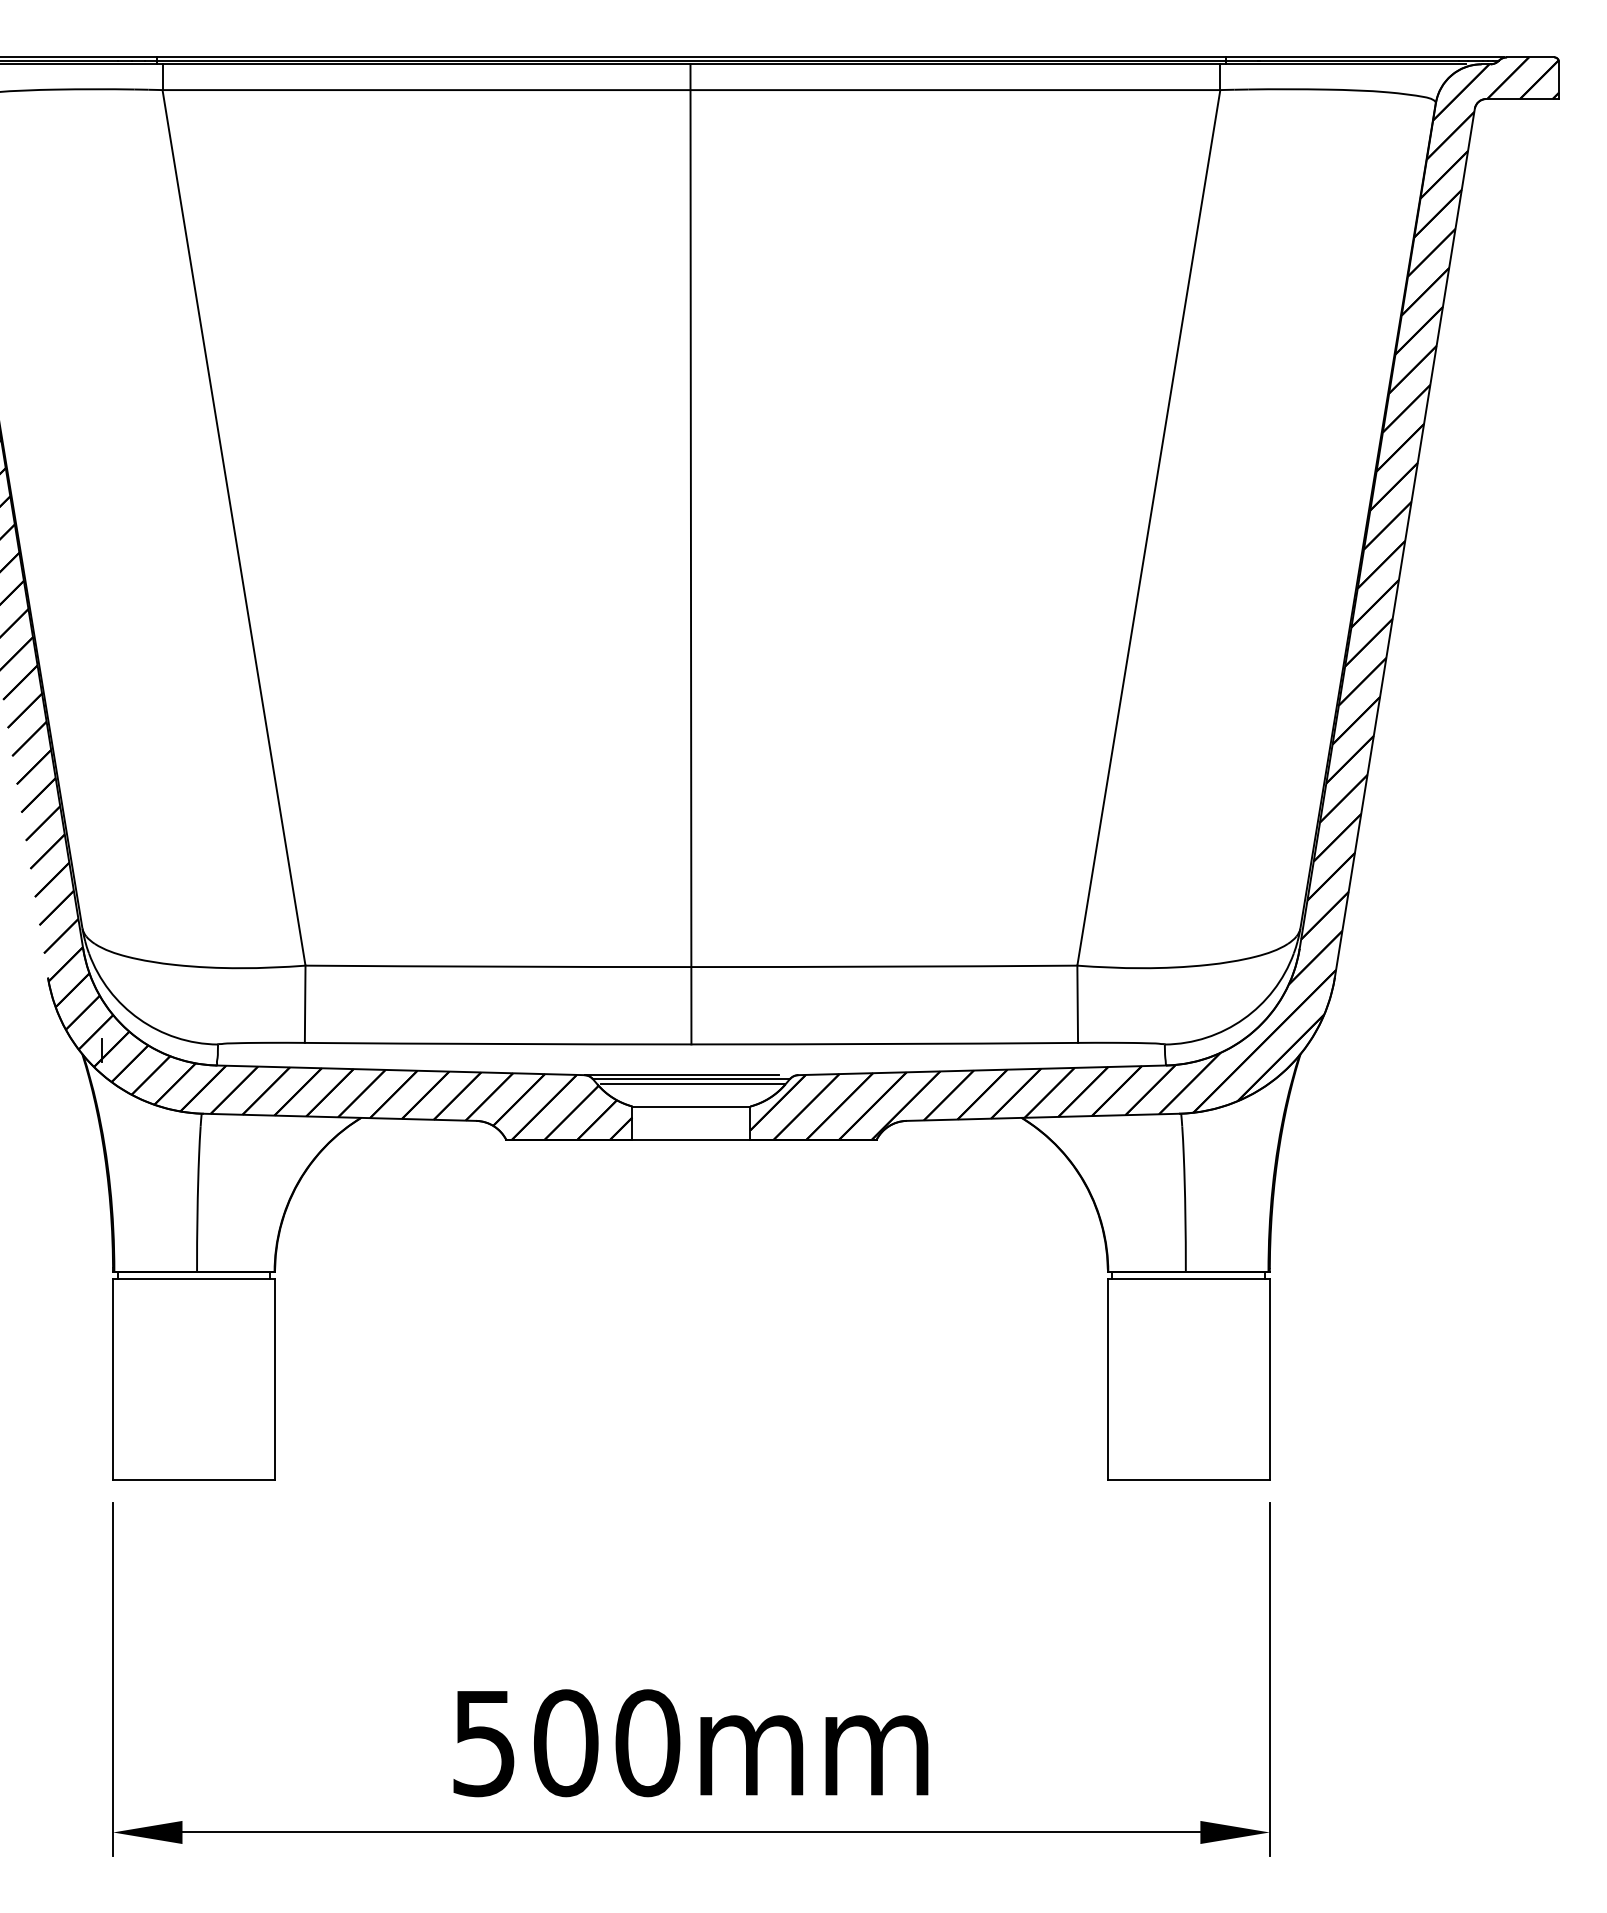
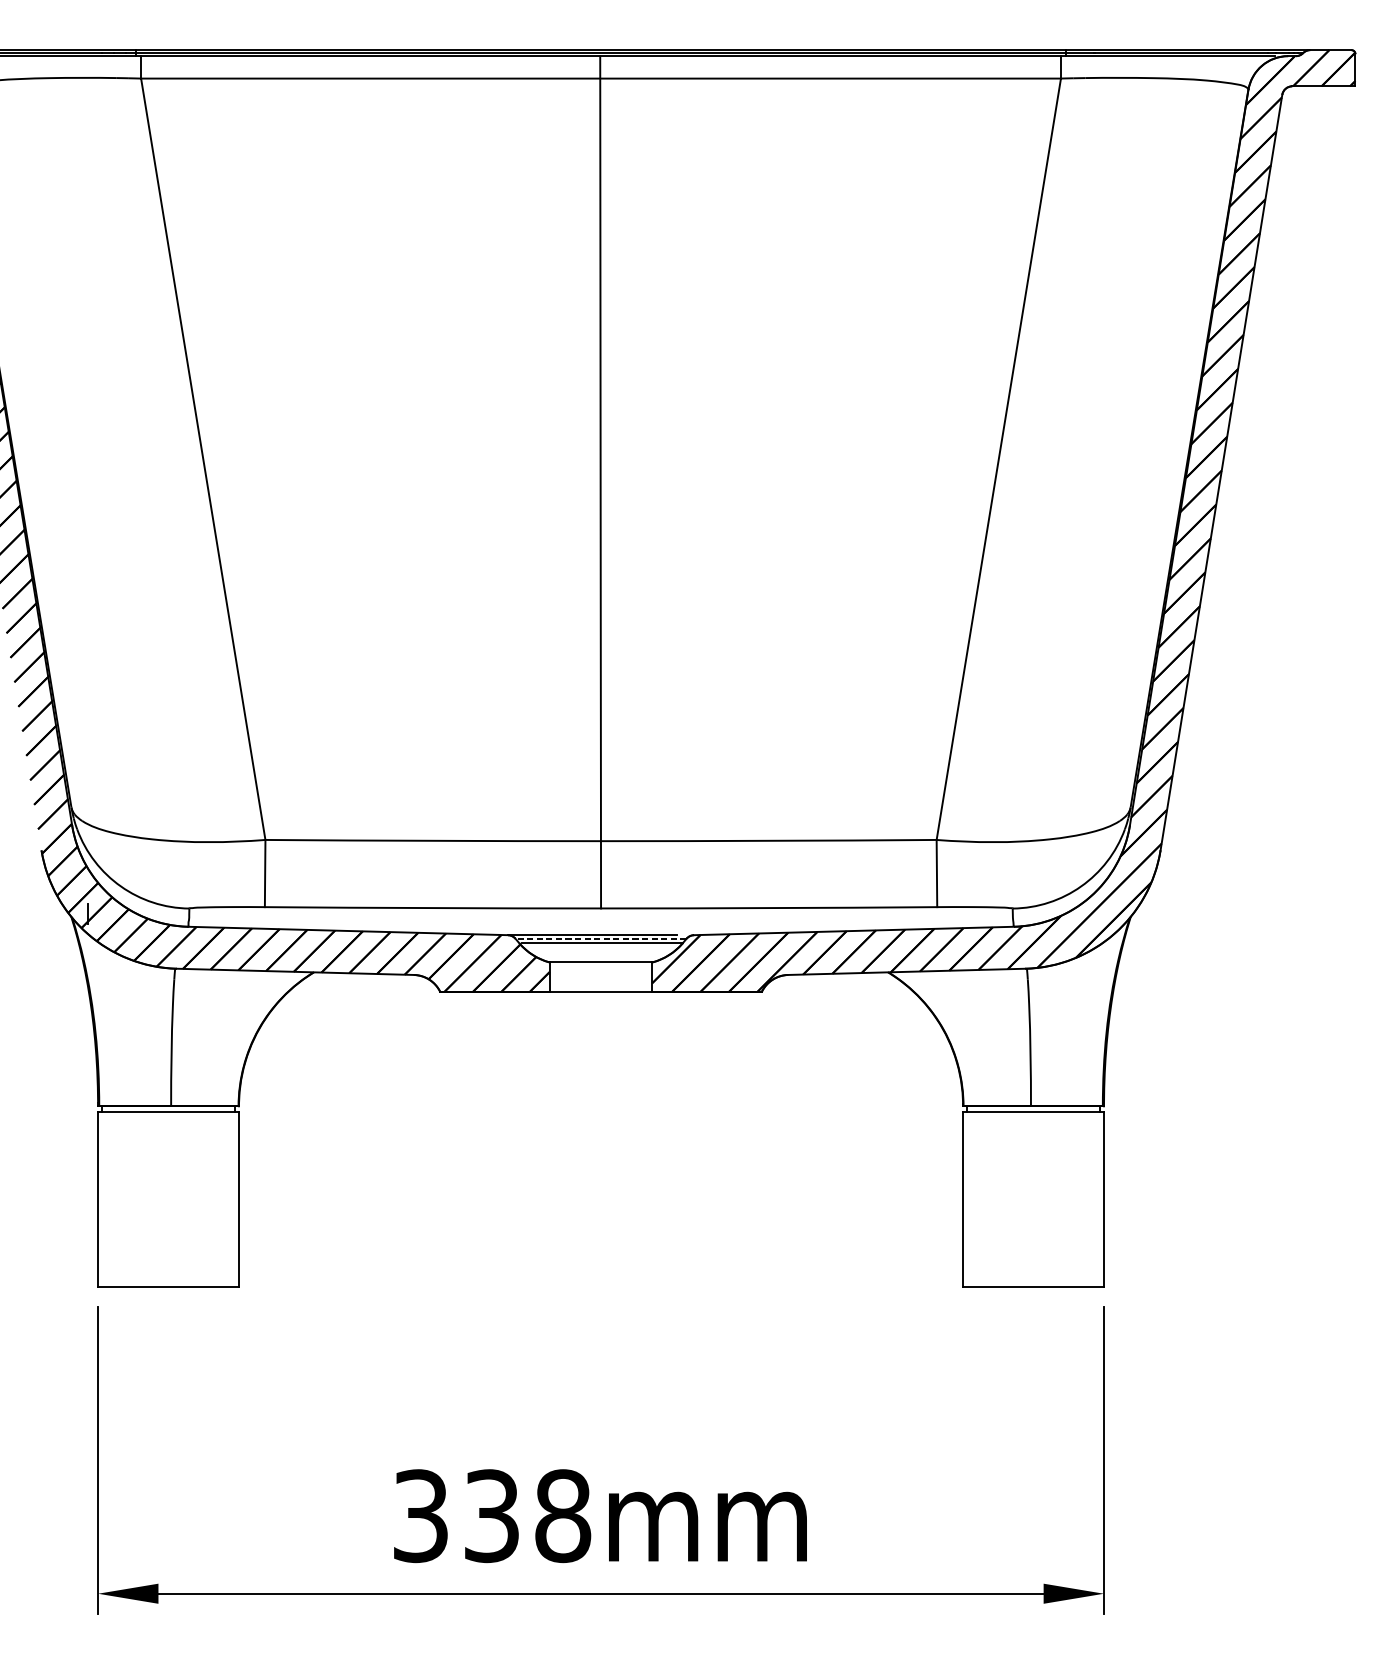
line: (690, 1079) -> (600, 938), solid -> dashed
text: (566, 1743) -> (492, 1516), 500mm -> 338mm

